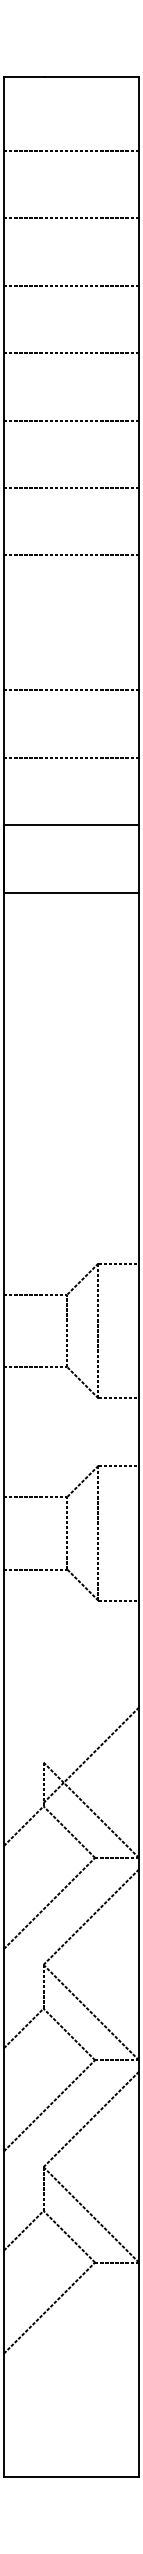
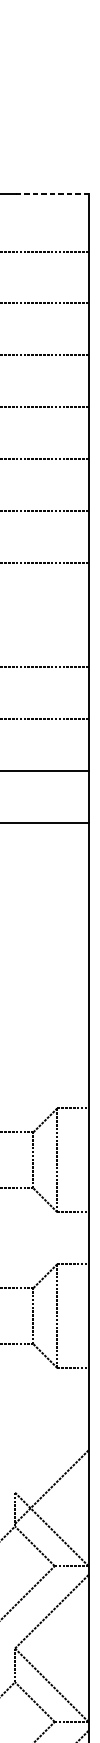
line: (92, 76) -> (52, 194), solid -> dashed

